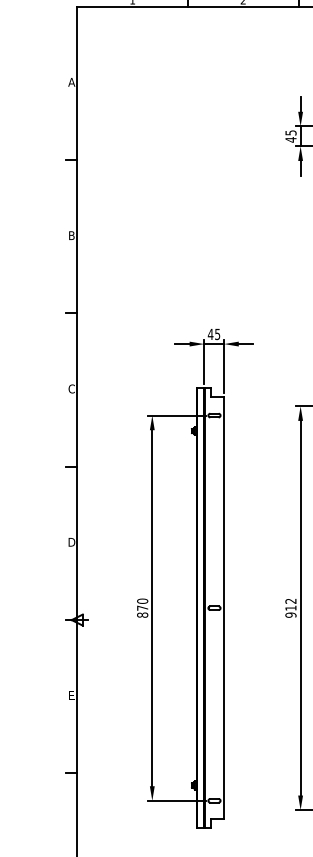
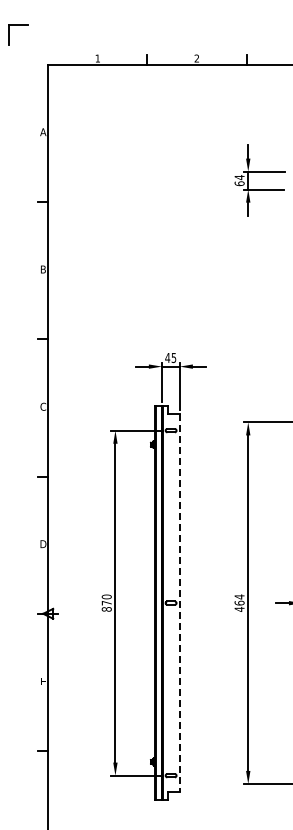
text: (290, 136) -> (239, 180), 45 -> 64
text: (290, 607) -> (239, 602), 912 -> 464
line: (223, 608) -> (179, 603), solid -> dashed

